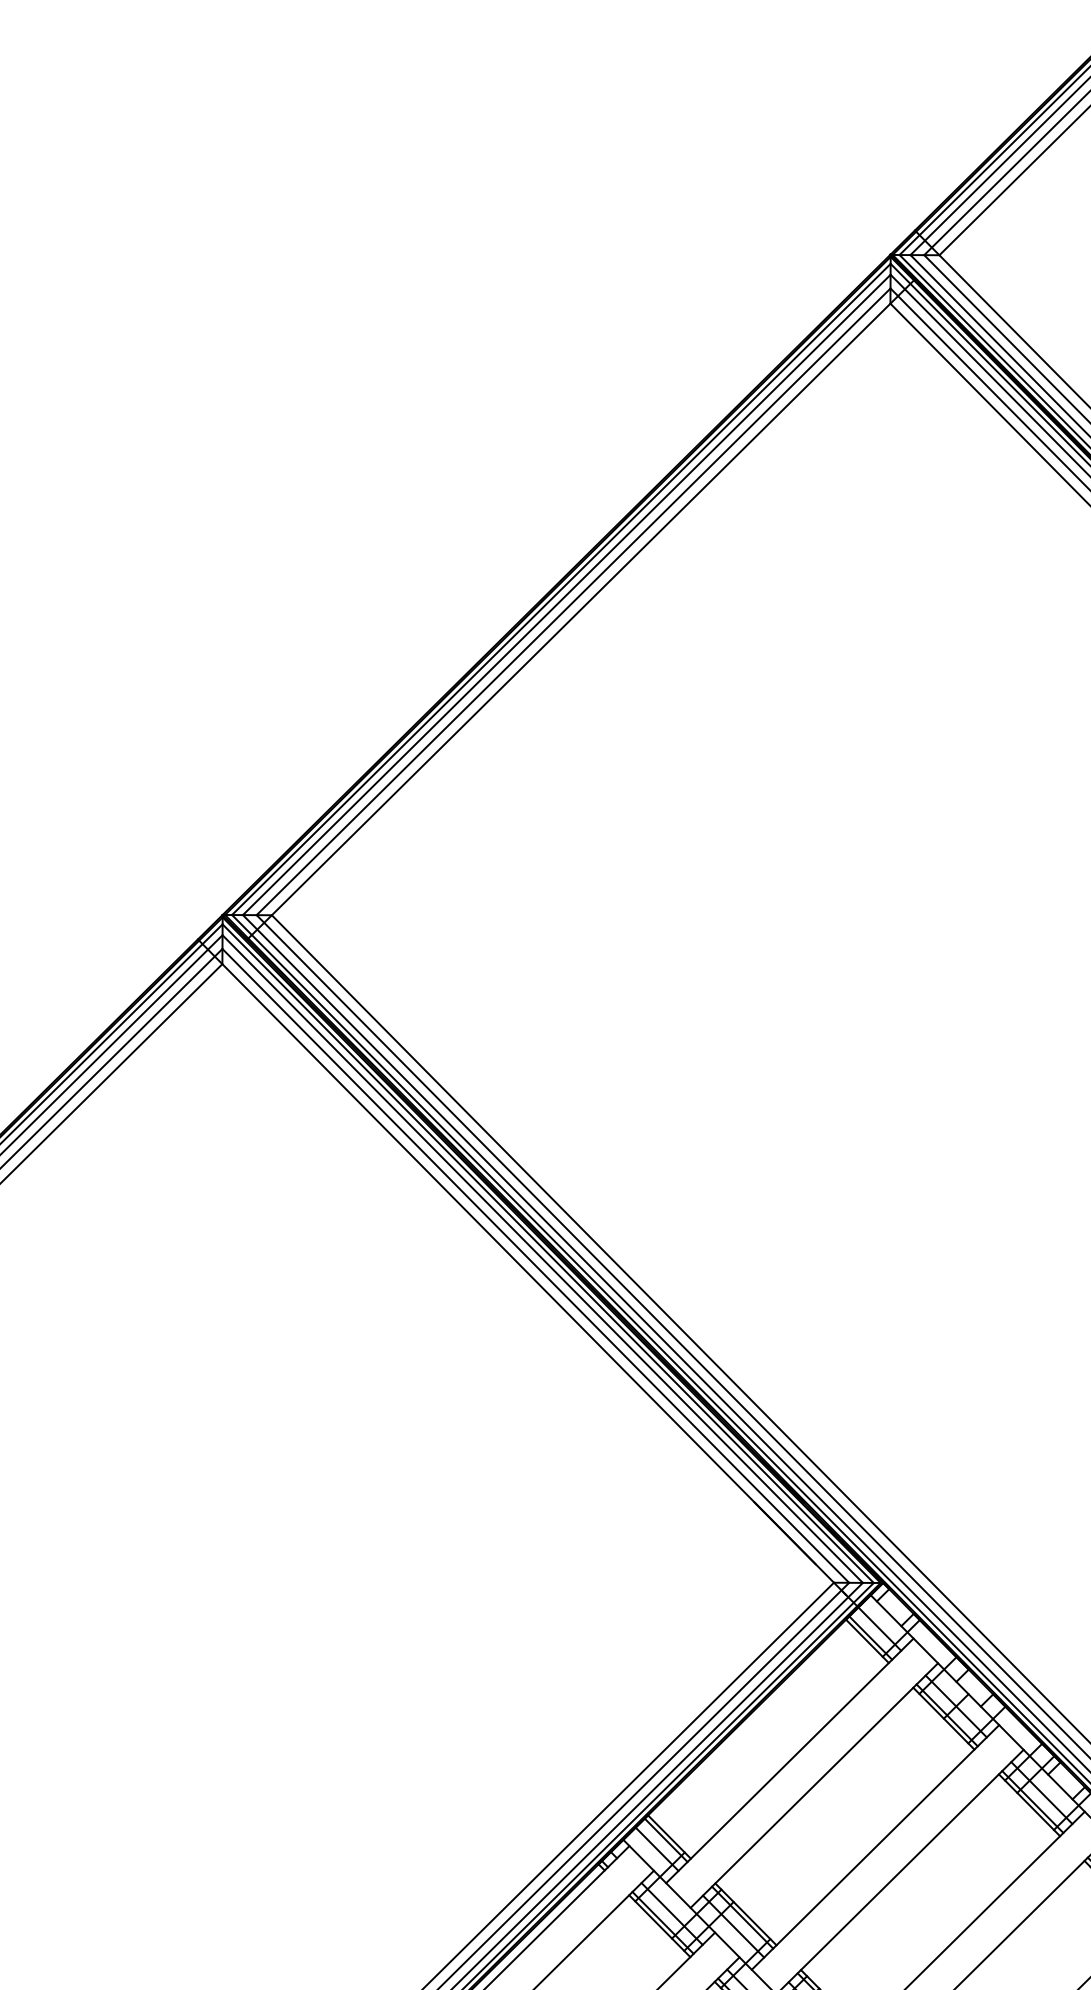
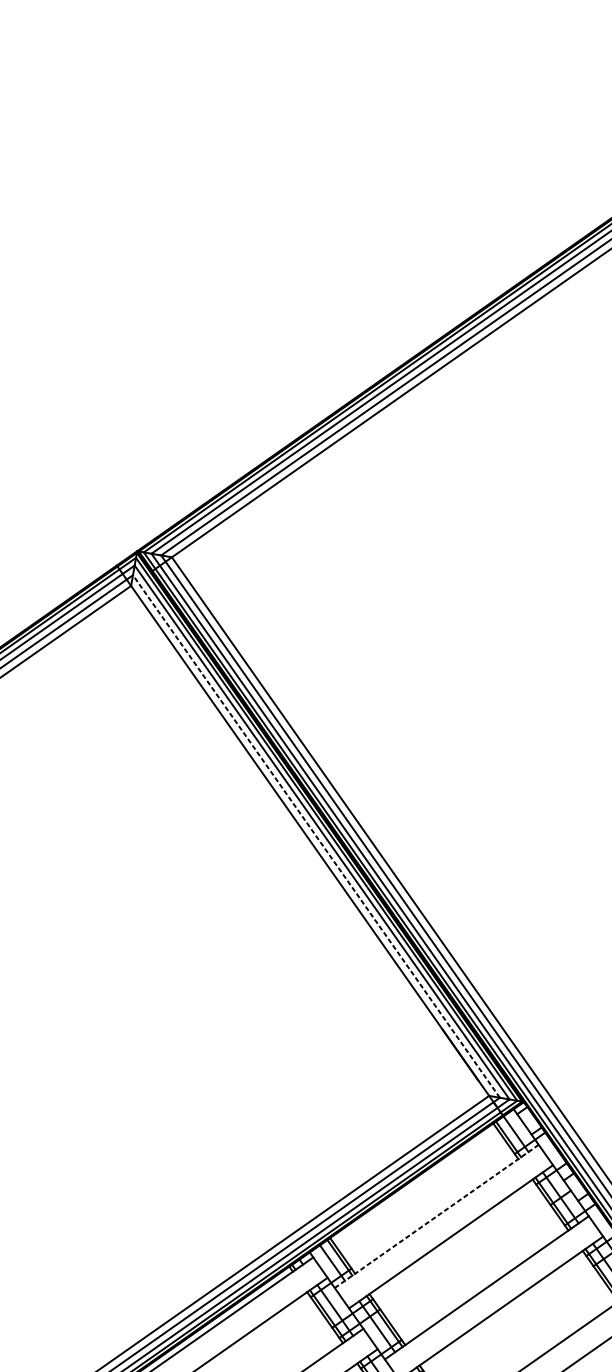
line: (535, 1265) -> (316, 836), solid -> dashed
line: (789, 1760) -> (436, 1216), solid -> dashed

